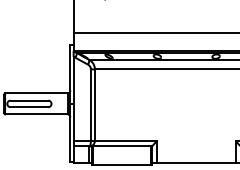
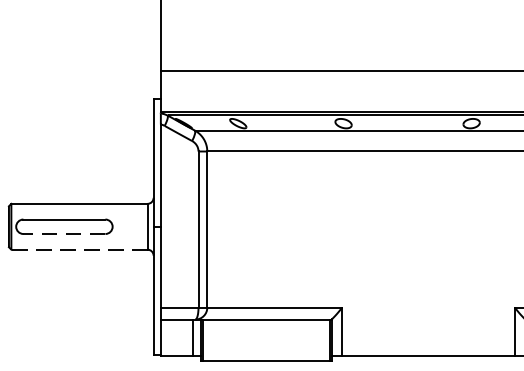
line: (29, 107) -> (64, 234), solid -> dashed
line: (35, 114) -> (77, 249), solid -> dashed

